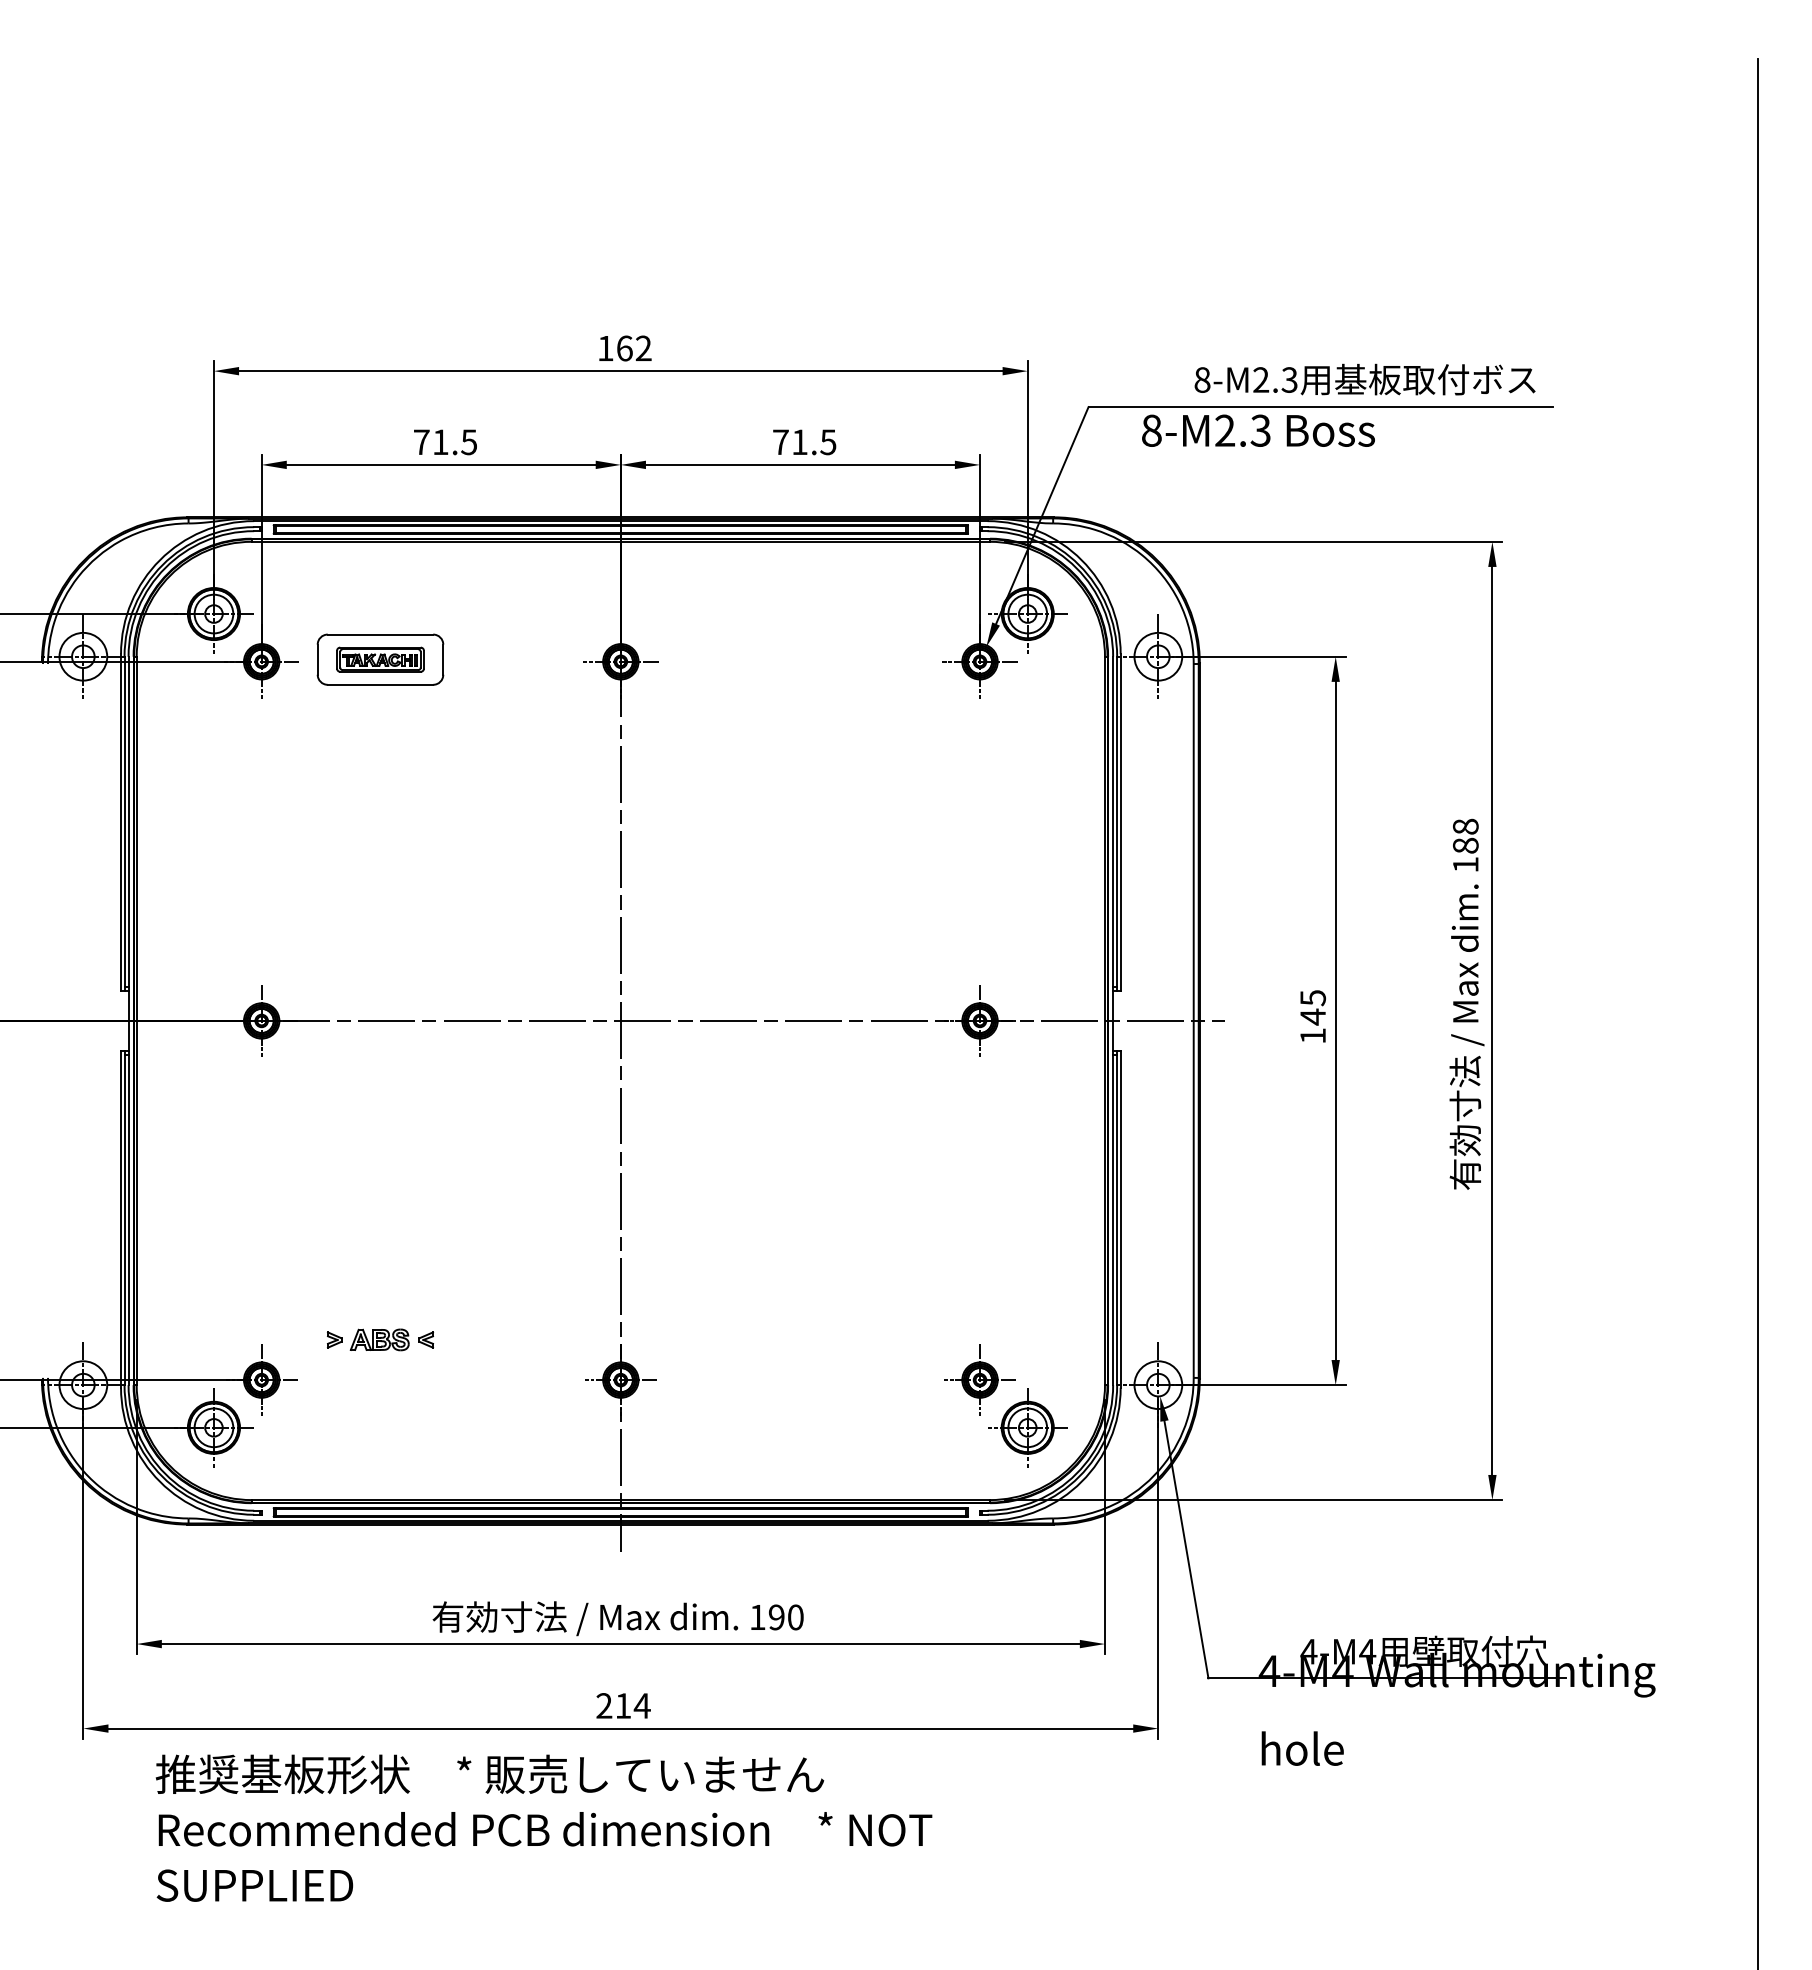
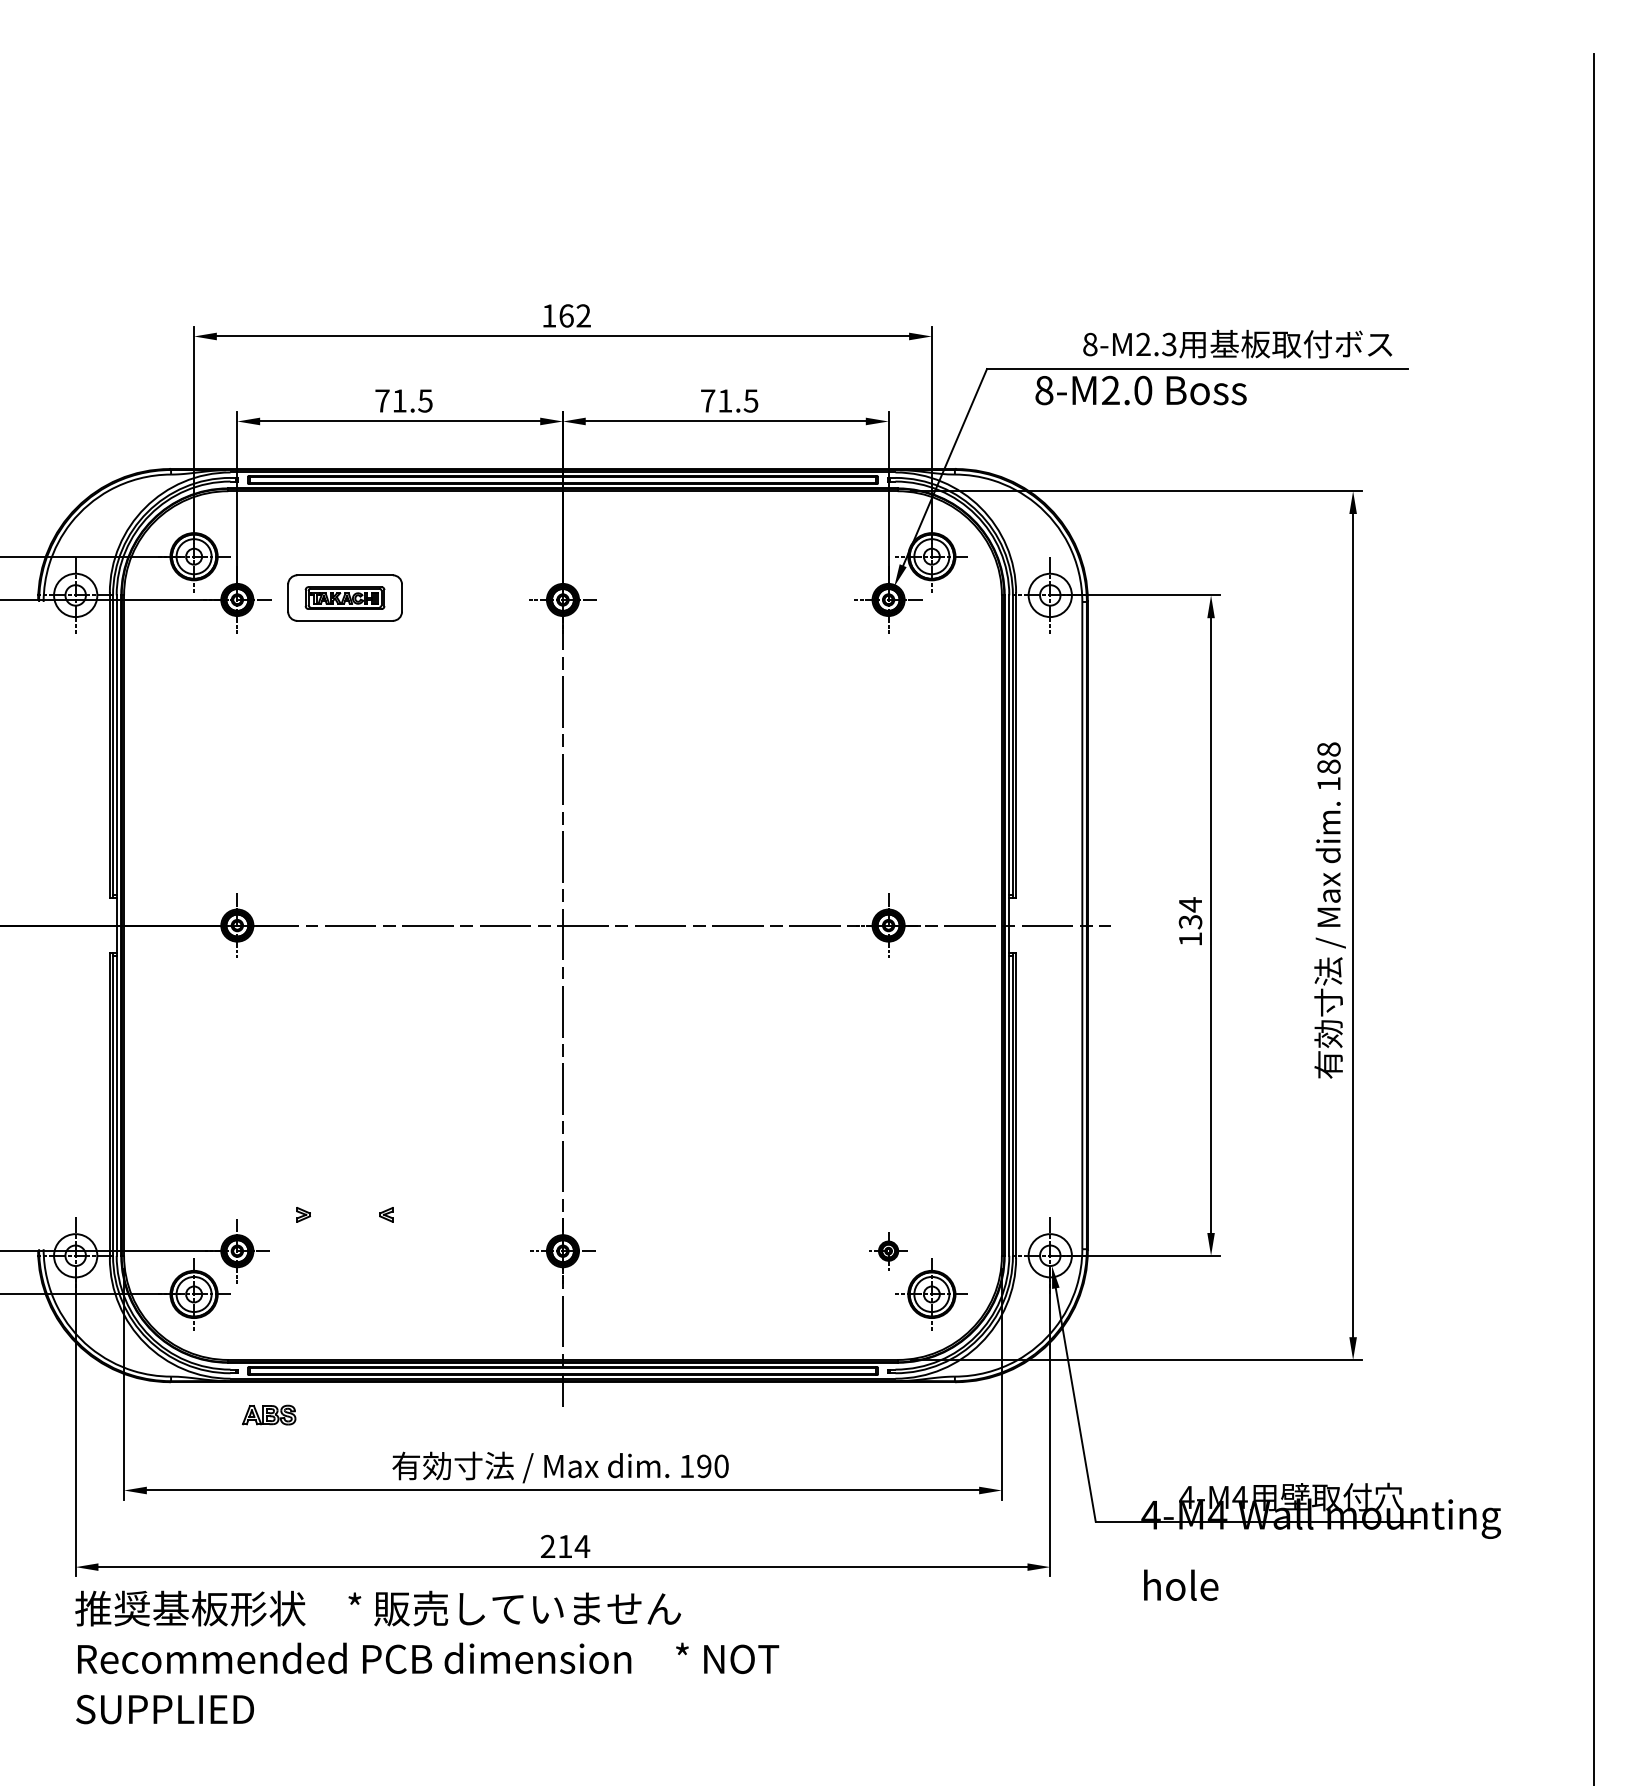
text: (1260, 430) -> (1142, 390), 8-M2.3 -> 8-M2.0
text: (1313, 1007) -> (1190, 913), 145 -> 134
part: (379, 1339) -> (268, 1414), moved
part: (979, 1379) -> (888, 1250), size x0.6
text: (543, 1827) -> (426, 1656), moved

